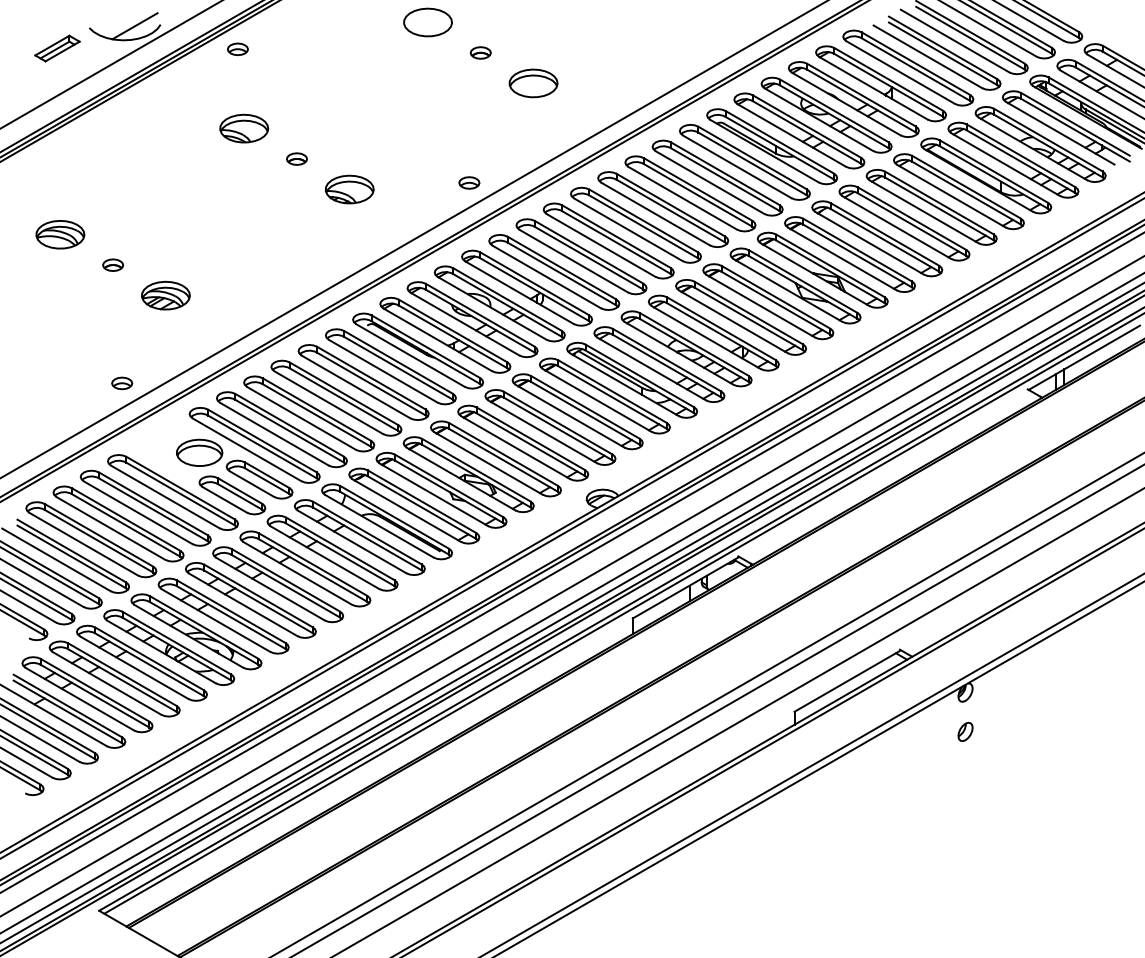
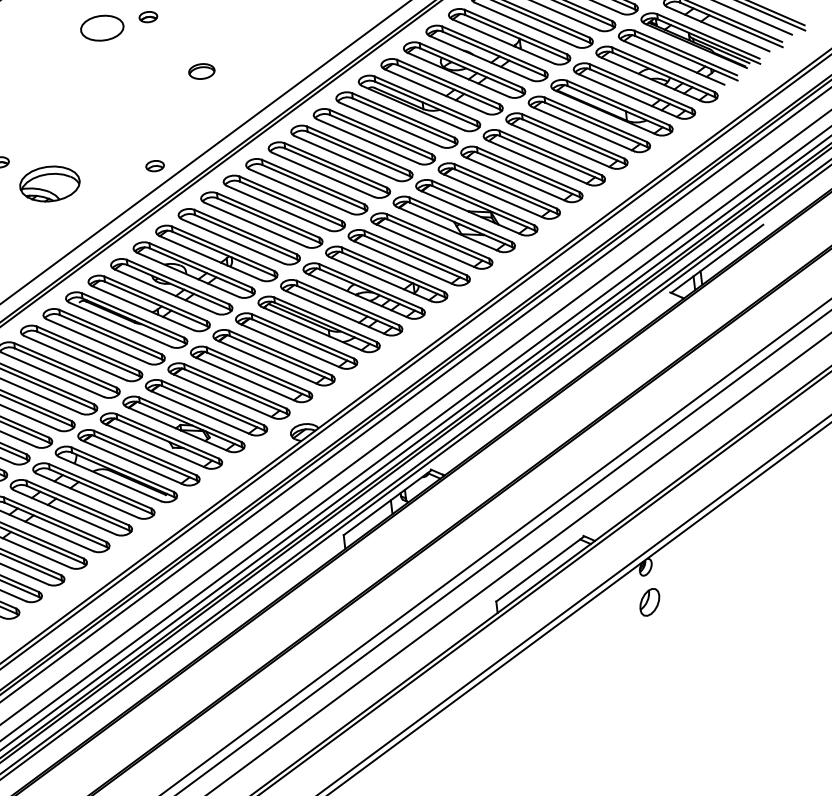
part: (480, 52) -> (148, 16), moved
part: (533, 83) -> (201, 71), size x0.6
part: (349, 189) -> (49, 183), size x1.4
part: (965, 731) -> (649, 601), size x1.6

